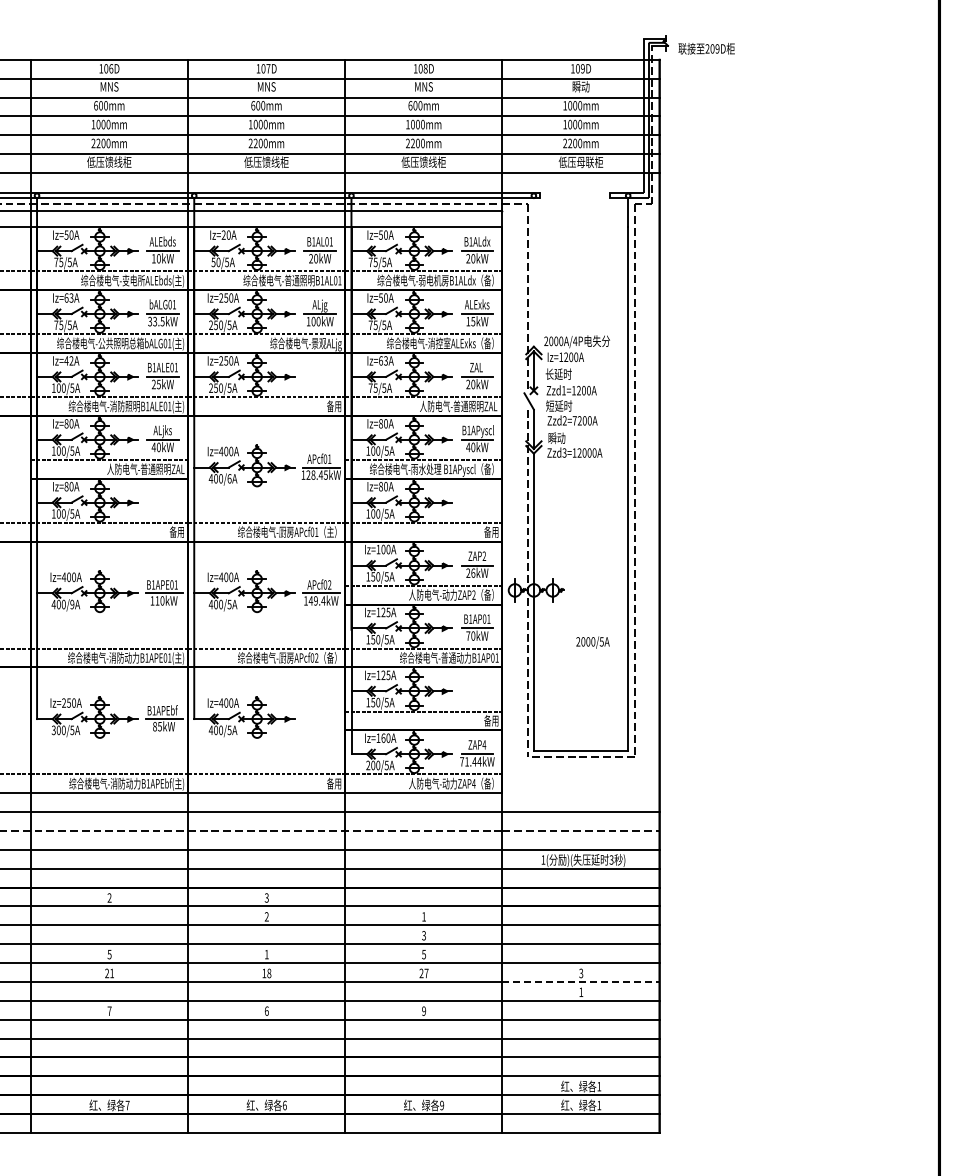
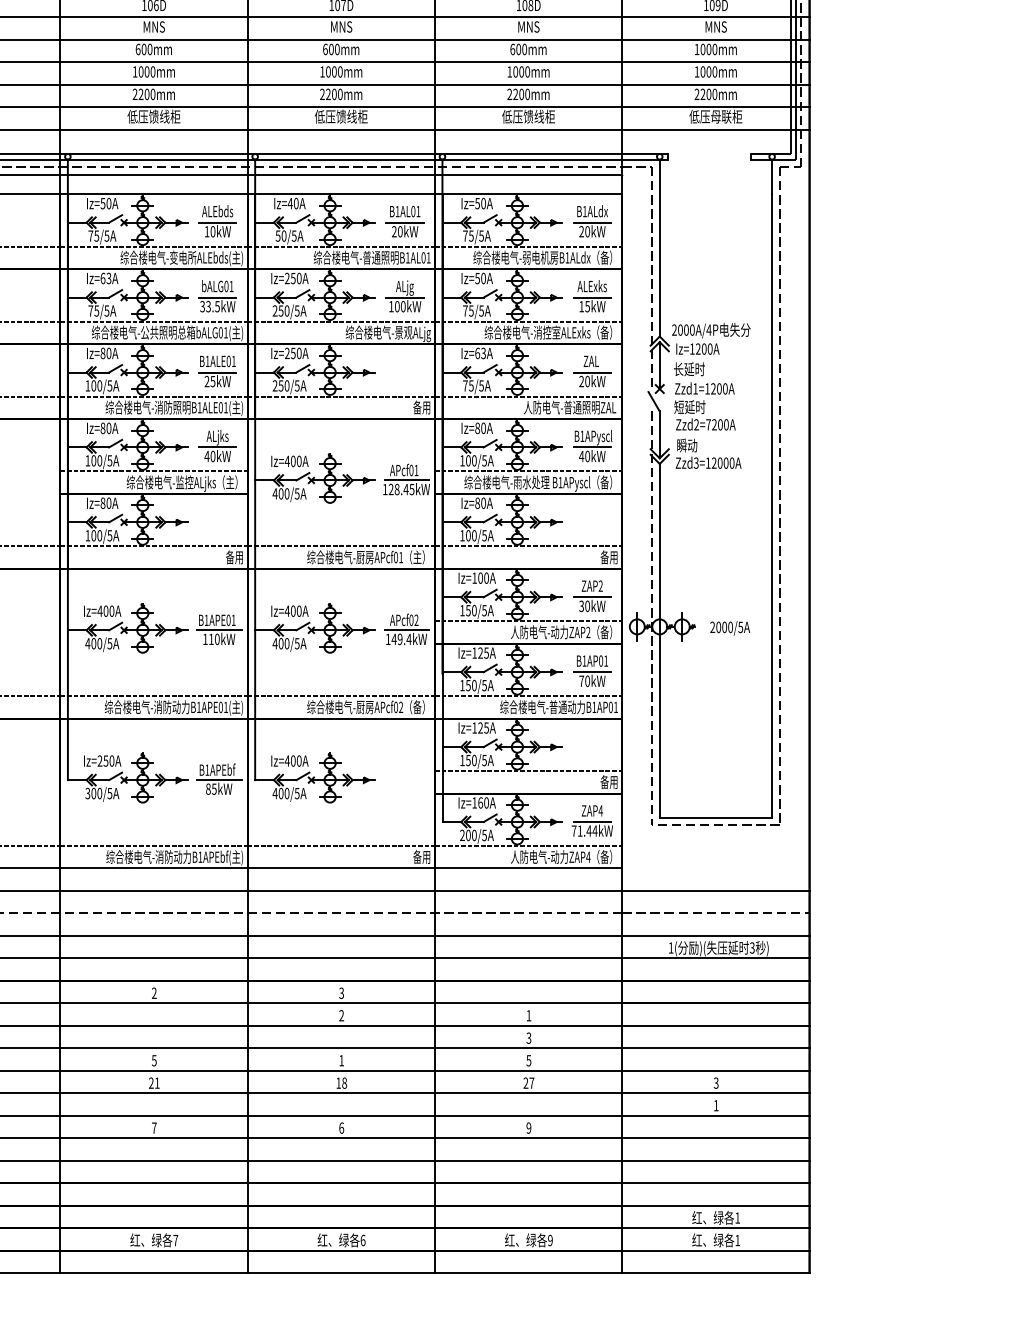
text: (581, 86) -> (716, 26), 瞬动 -> MNS
text: (223, 234) -> (290, 202), Iz=20A -> Iz=40A
line: (533, 272) -> (659, 248), added
text: (68, 360) -> (105, 352), Iz=42A -> Iz=80A
text: (135, 470) -> (185, 483), 人防电气-普通照明ZAL -> 综合楼电气-监控ALjks（主）
text: (229, 478) -> (297, 493), 400/6A -> 400/5A
text: (470, 572) -> (584, 605), 26kW -> 30kW
text: (72, 603) -> (110, 642), 400/9A -> 400/5A
text: (592, 642) -> (729, 628), moved
line: (581, 981) -> (716, 1092), dashed -> solid

